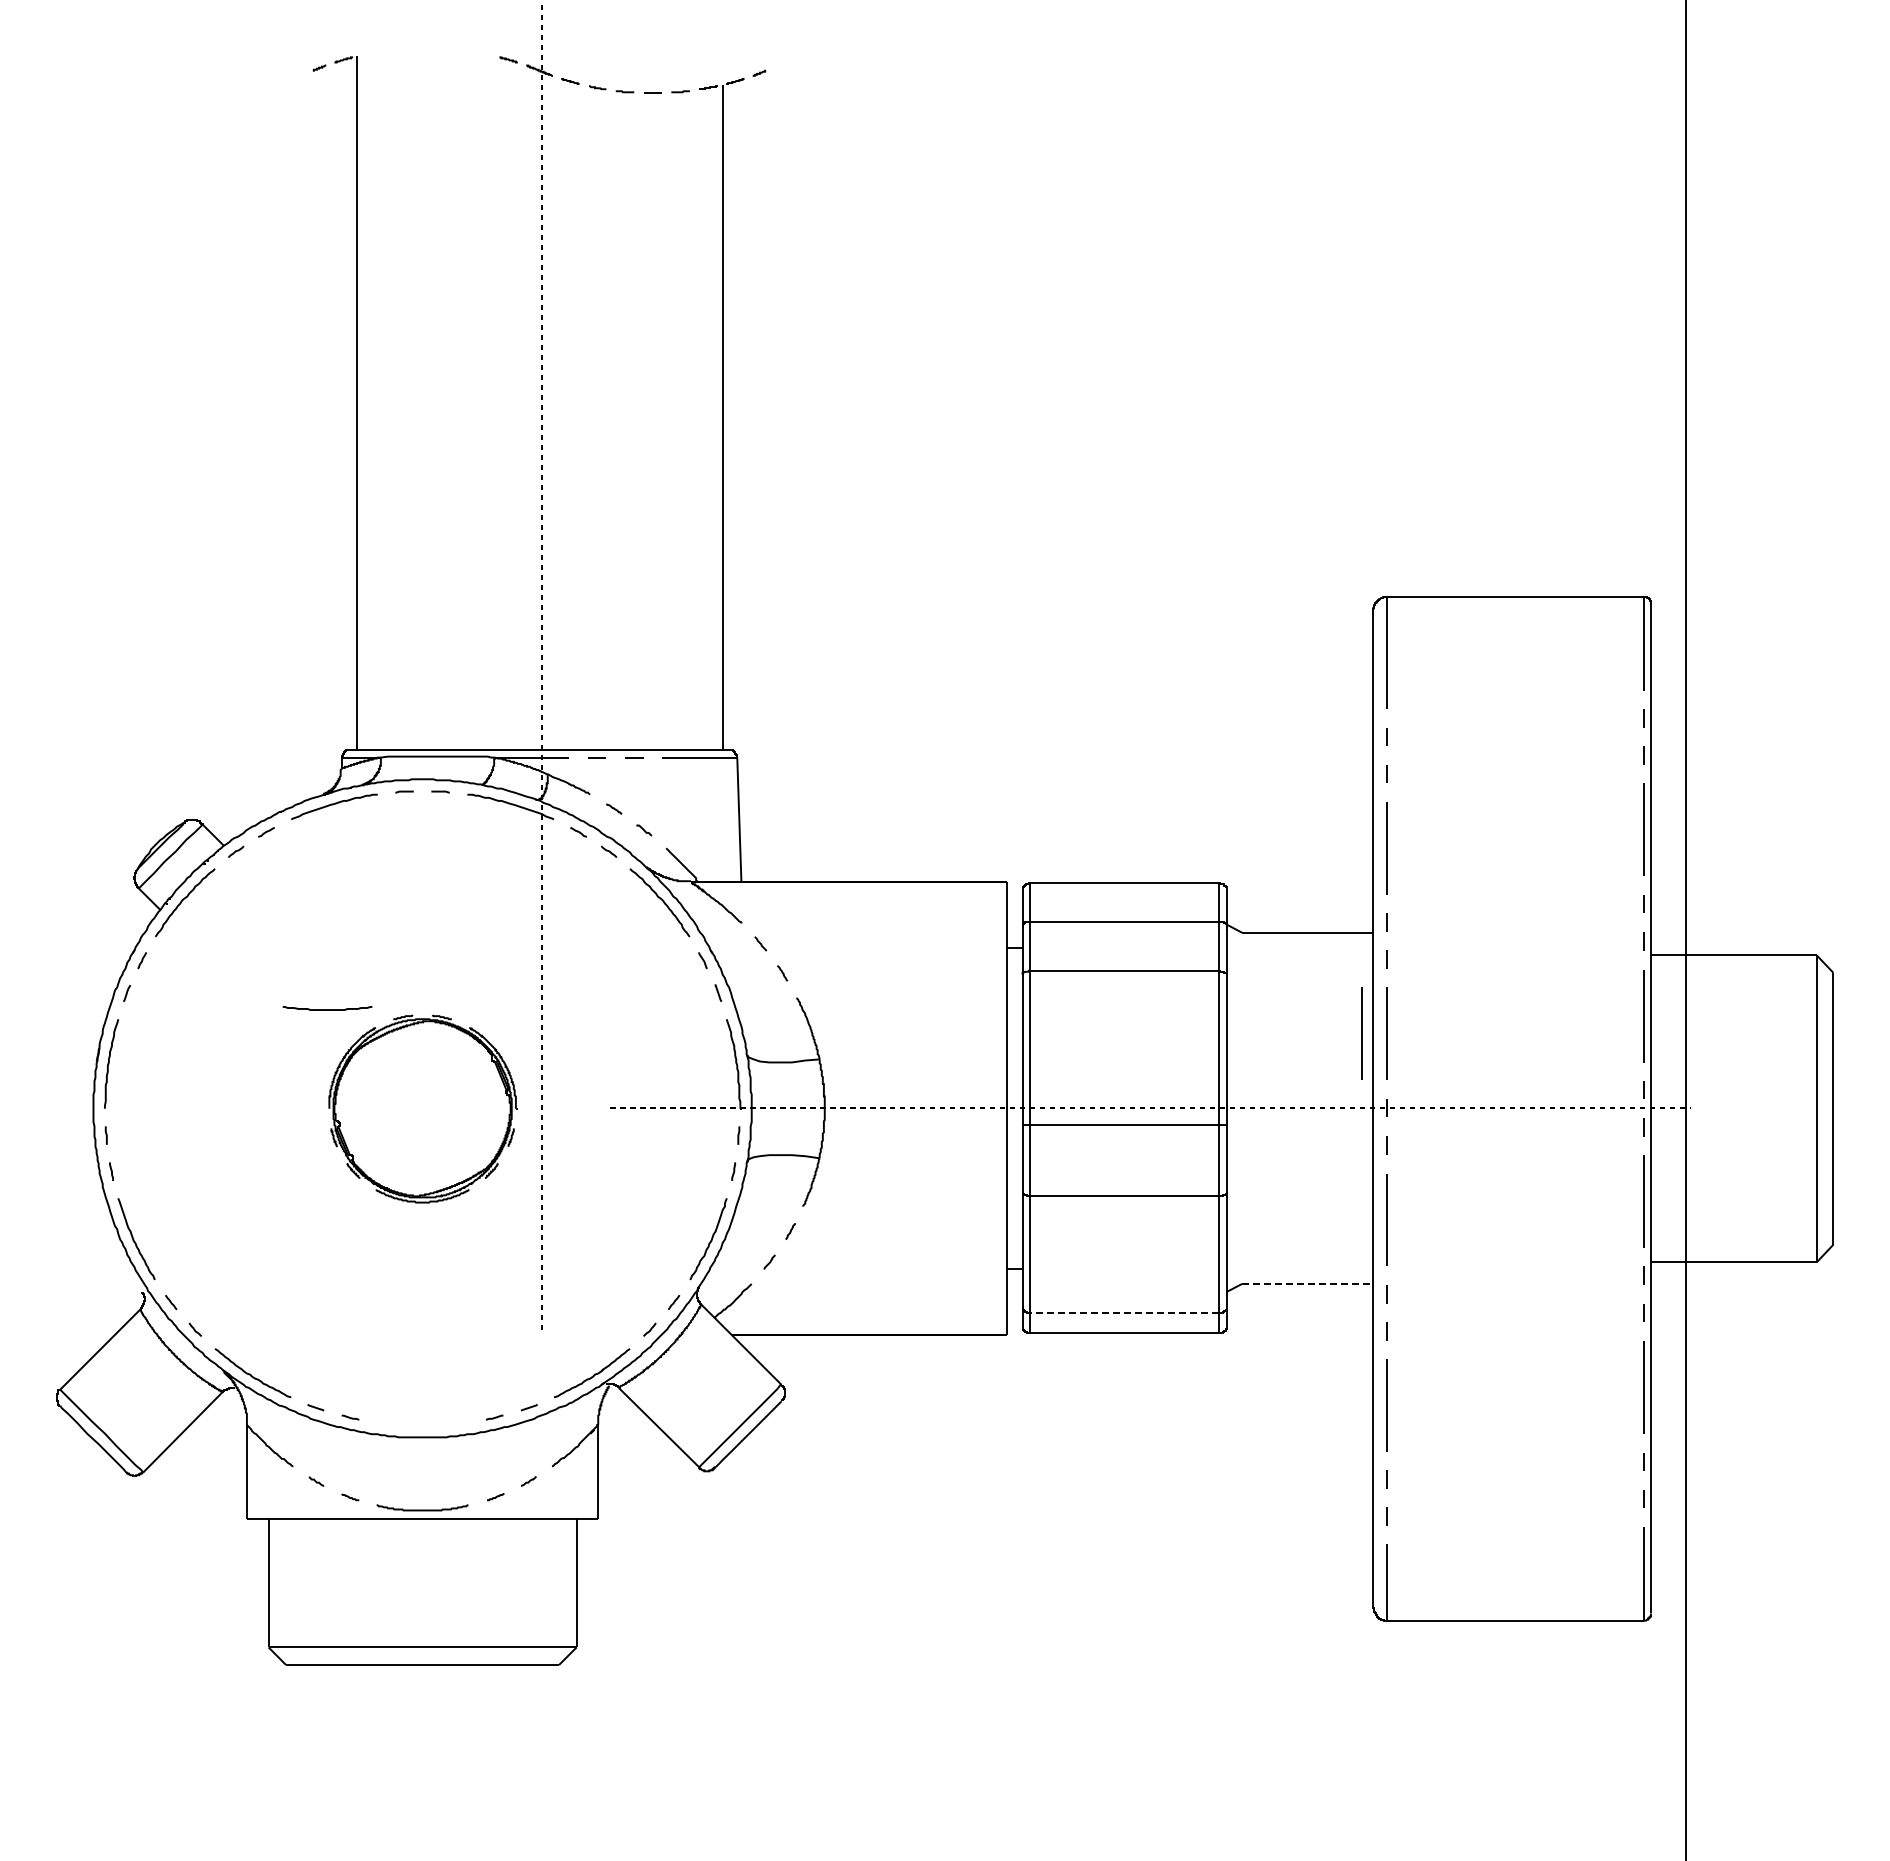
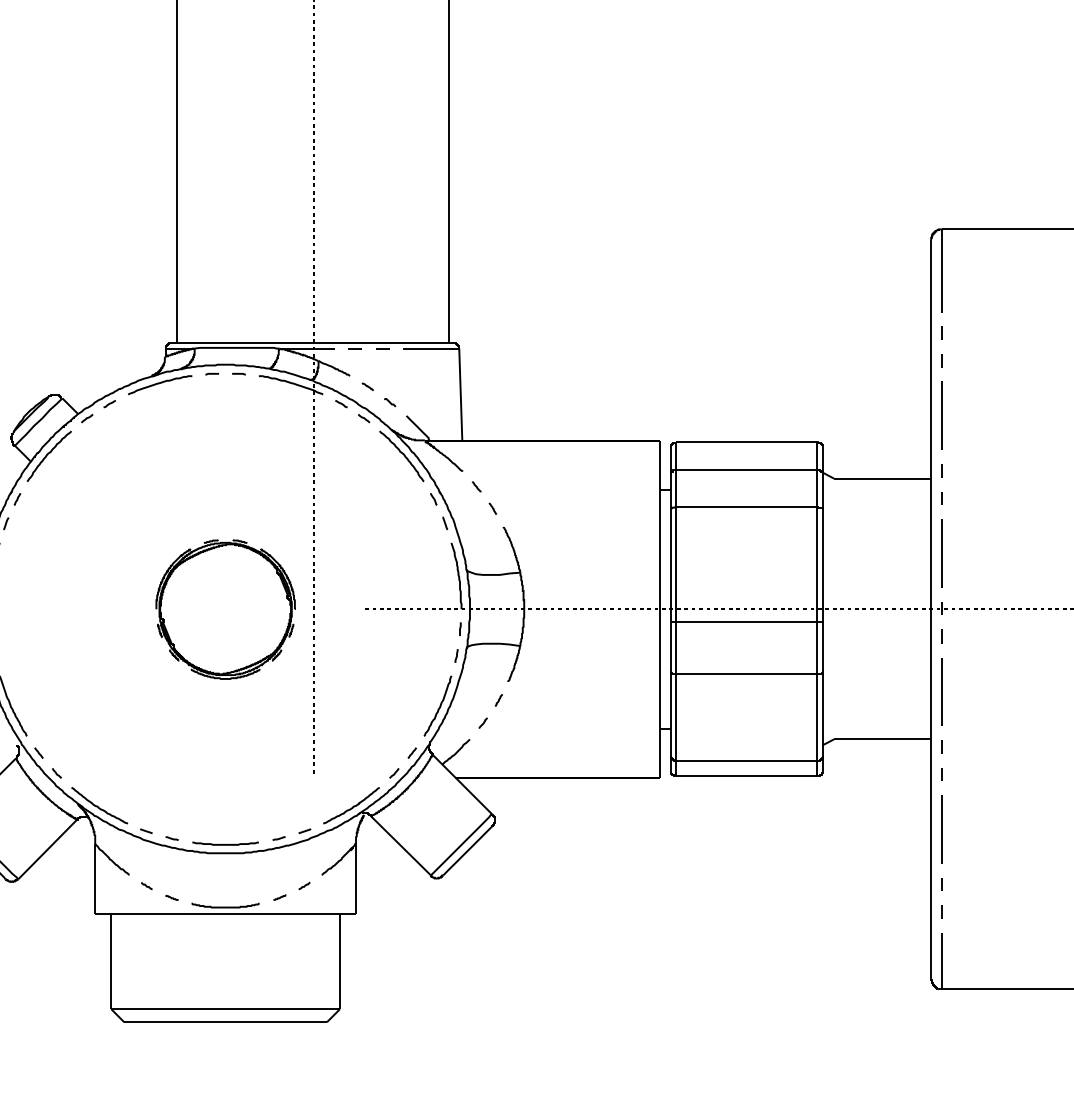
curve: (327, 1009) -> (225, 844), moved
line: (1361, 1033) -> (922, 553), removed
line: (1307, 1284) -> (882, 739), dashed -> solid
line: (1124, 1312) -> (746, 760), dashed -> solid

